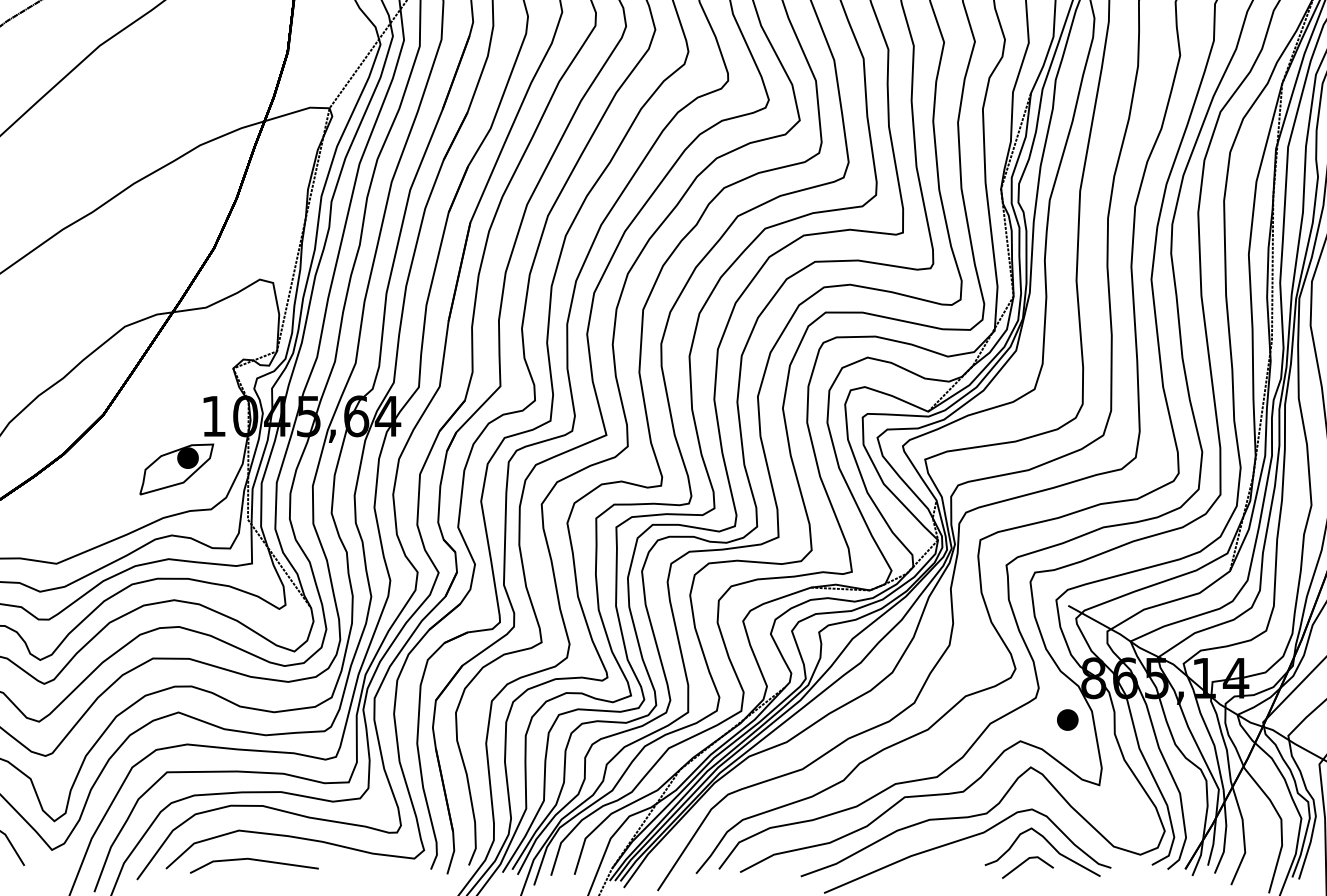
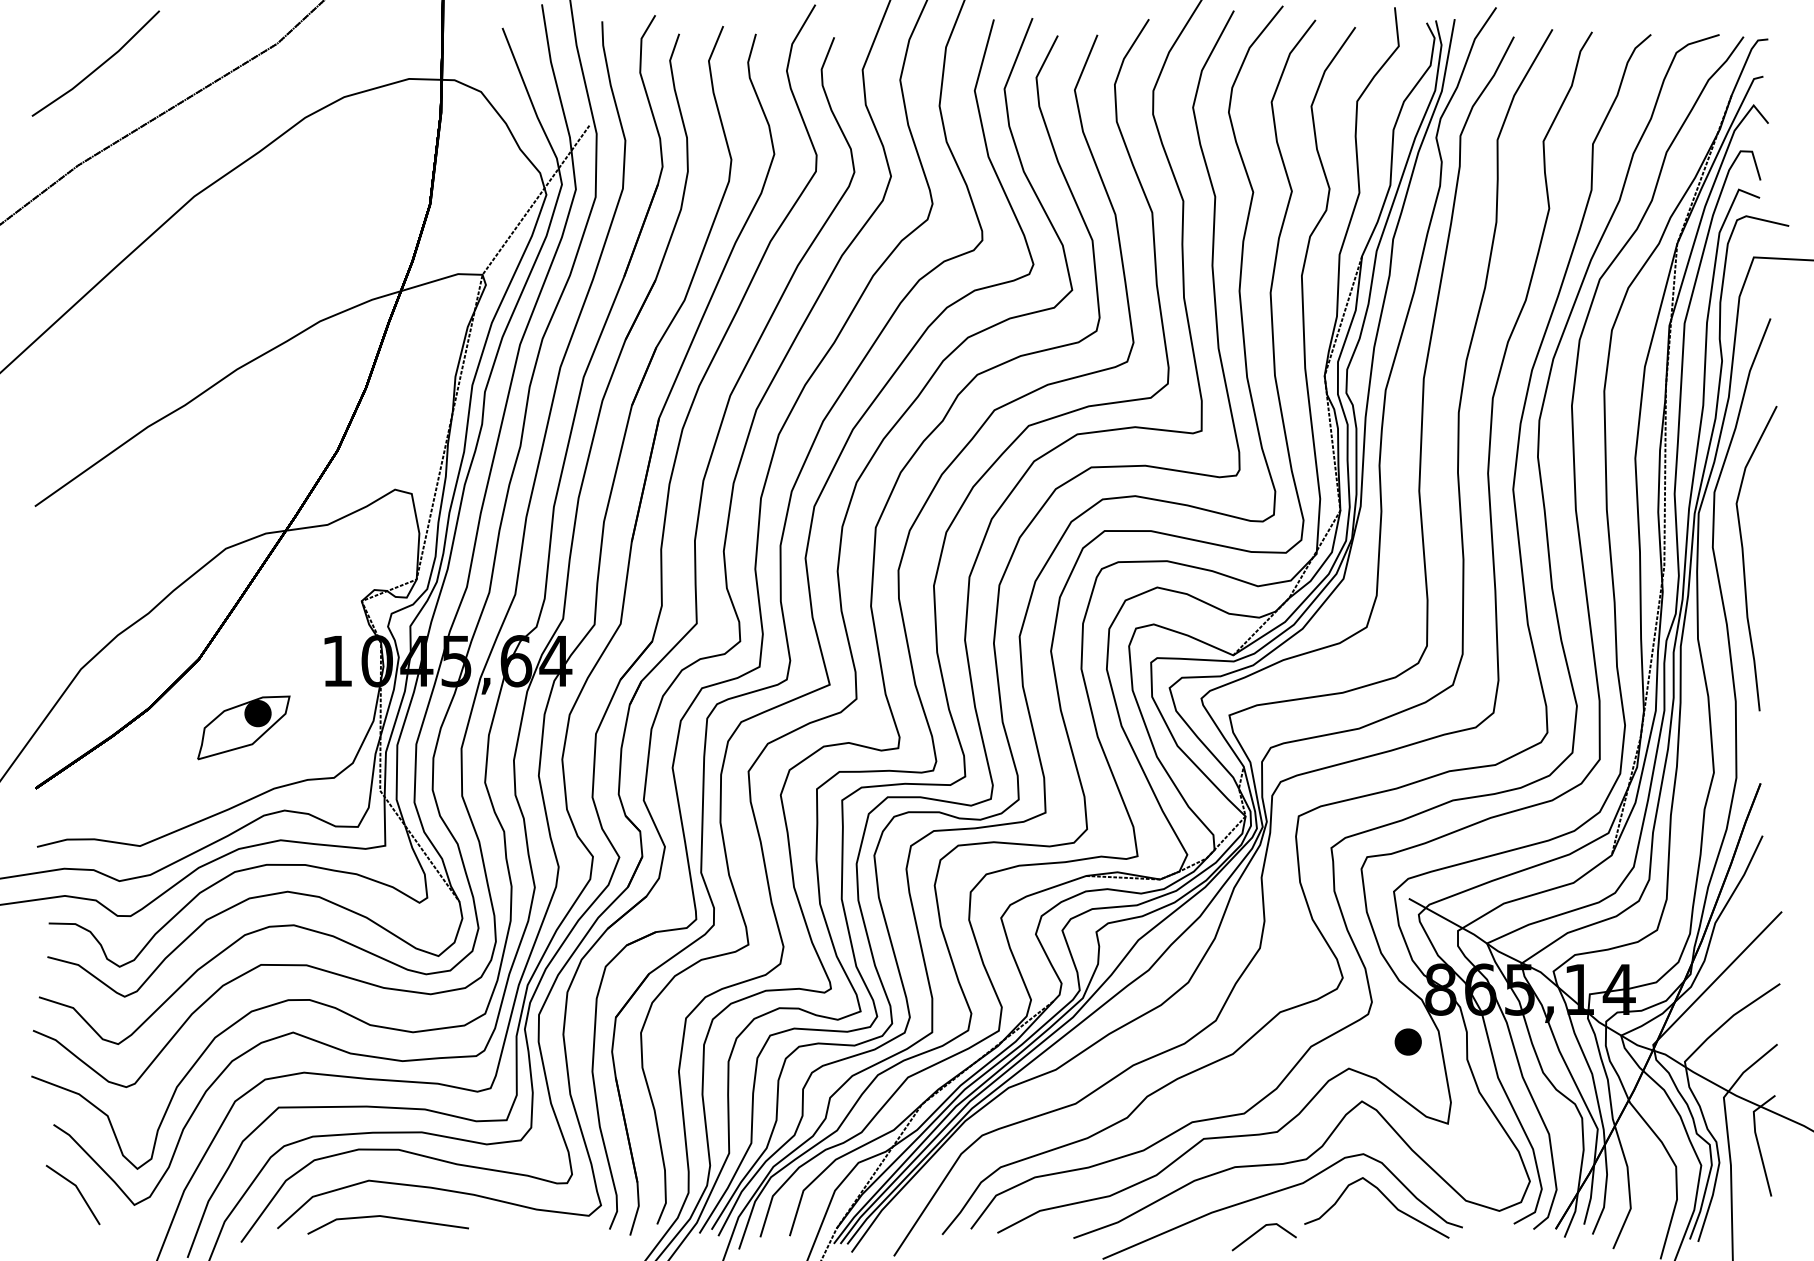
part: (176, 469) -> (243, 727), moved
line: (1023, 863) -> (1258, 1232), moved

